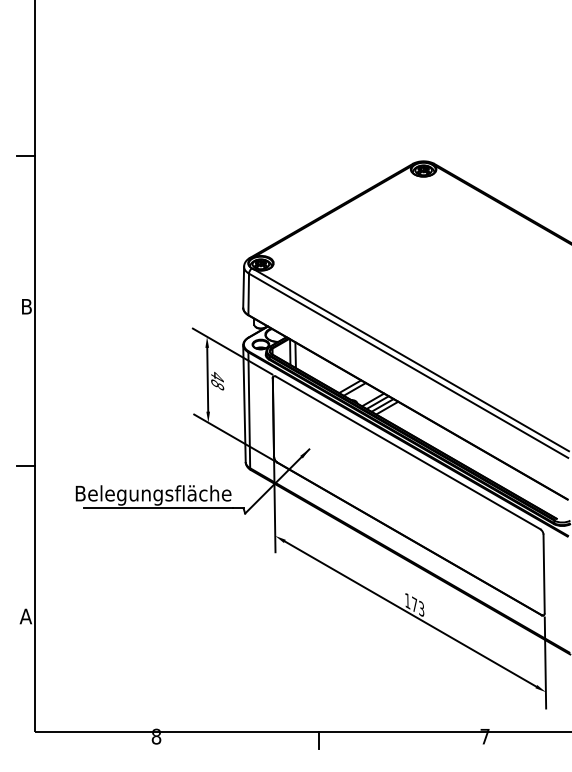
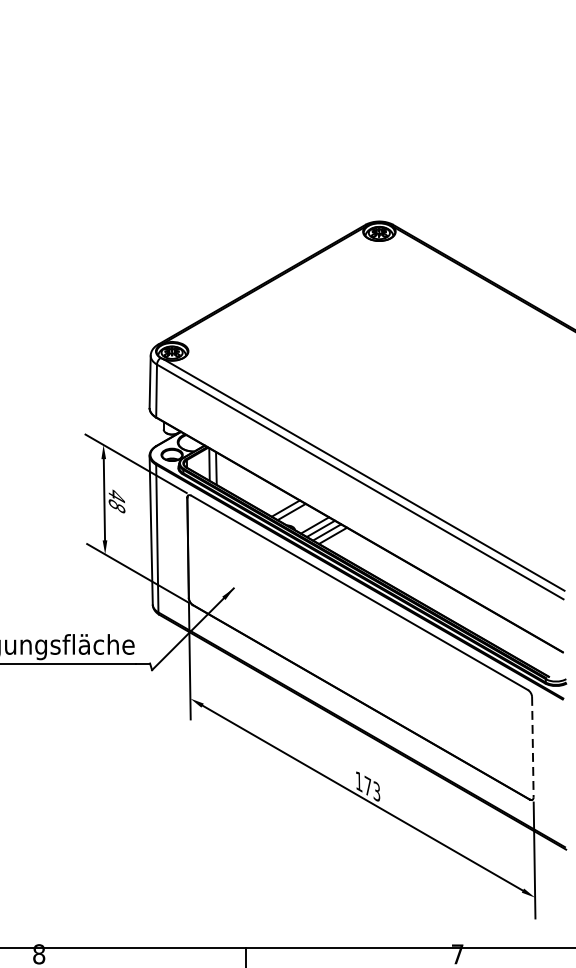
line: (544, 574) -> (533, 747), solid -> dashed

